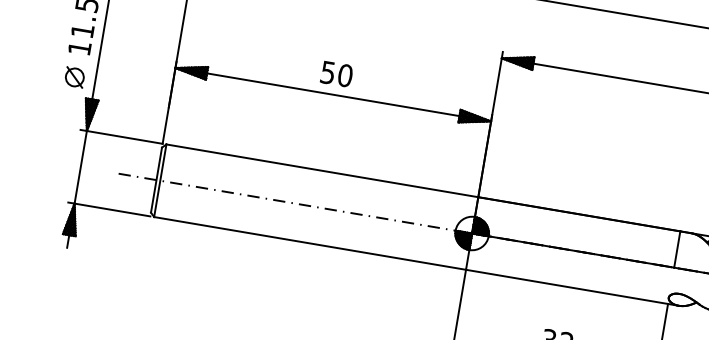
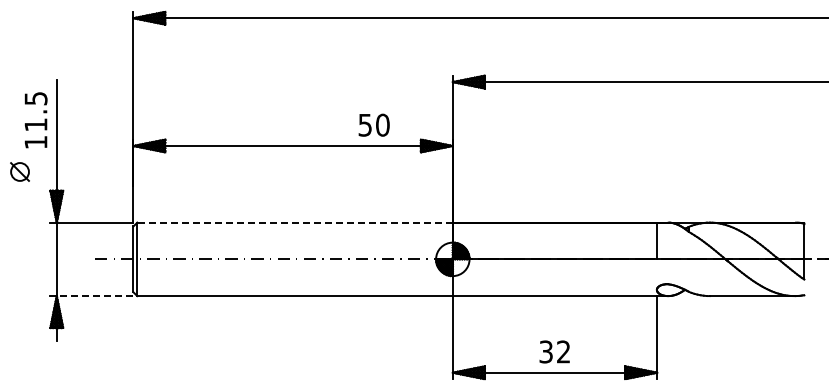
text: (336, 73) -> (373, 124), moved
part: (74, 76) -> (19, 171), moved
line: (322, 170) -> (295, 222), solid -> dashed
line: (111, 210) -> (94, 296), solid -> dashed

